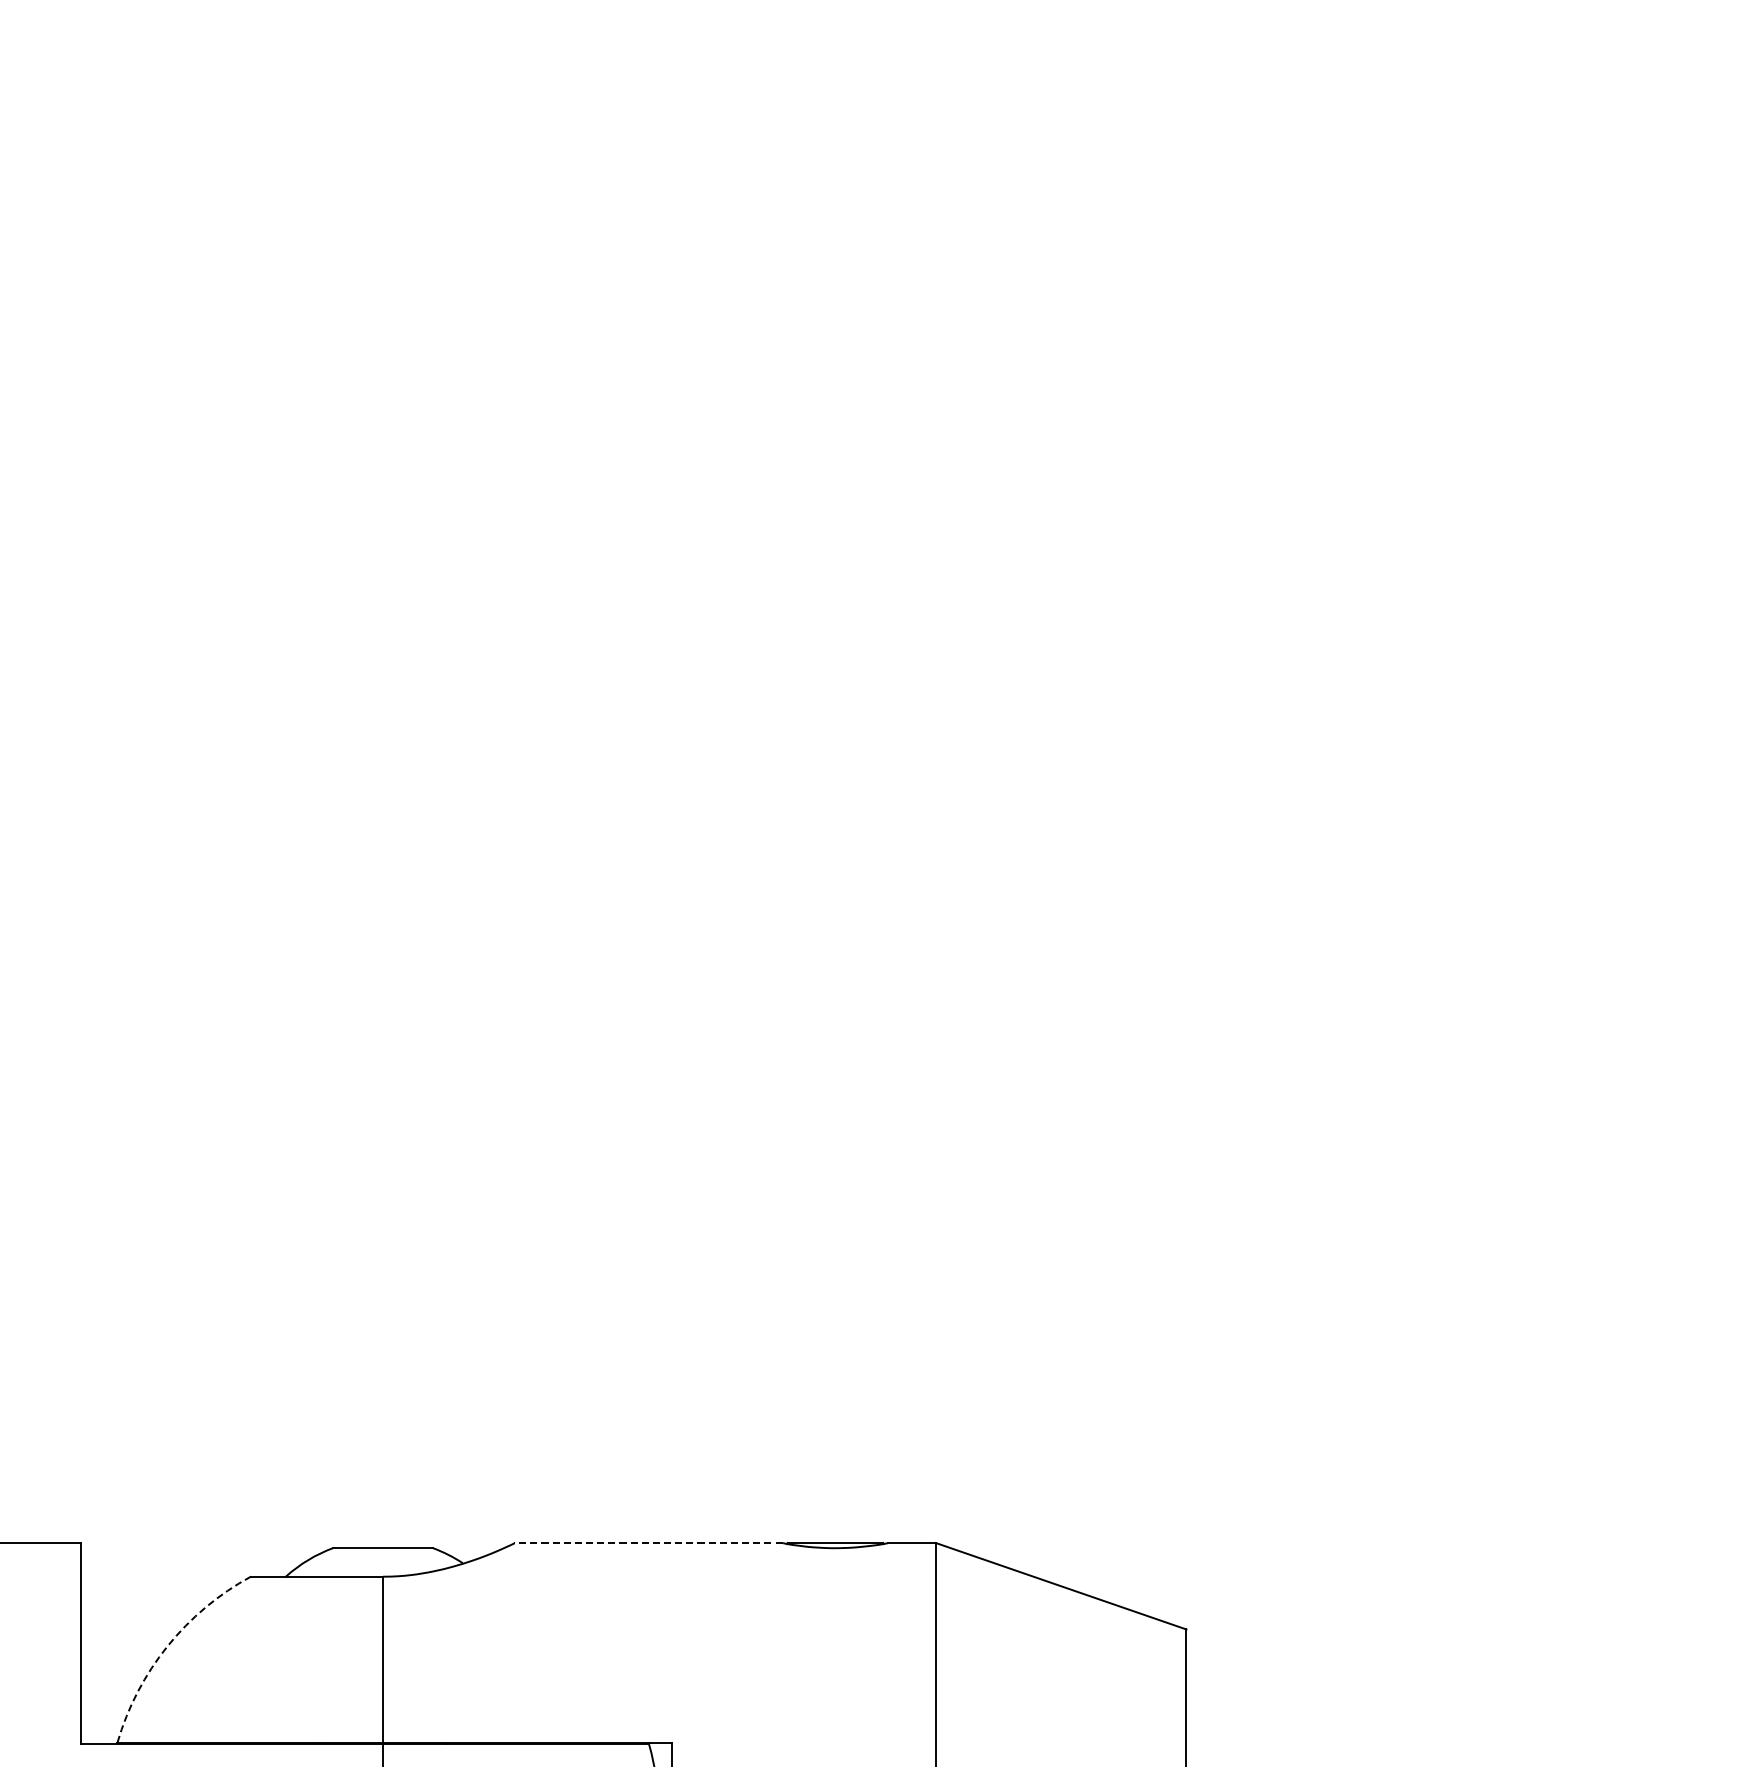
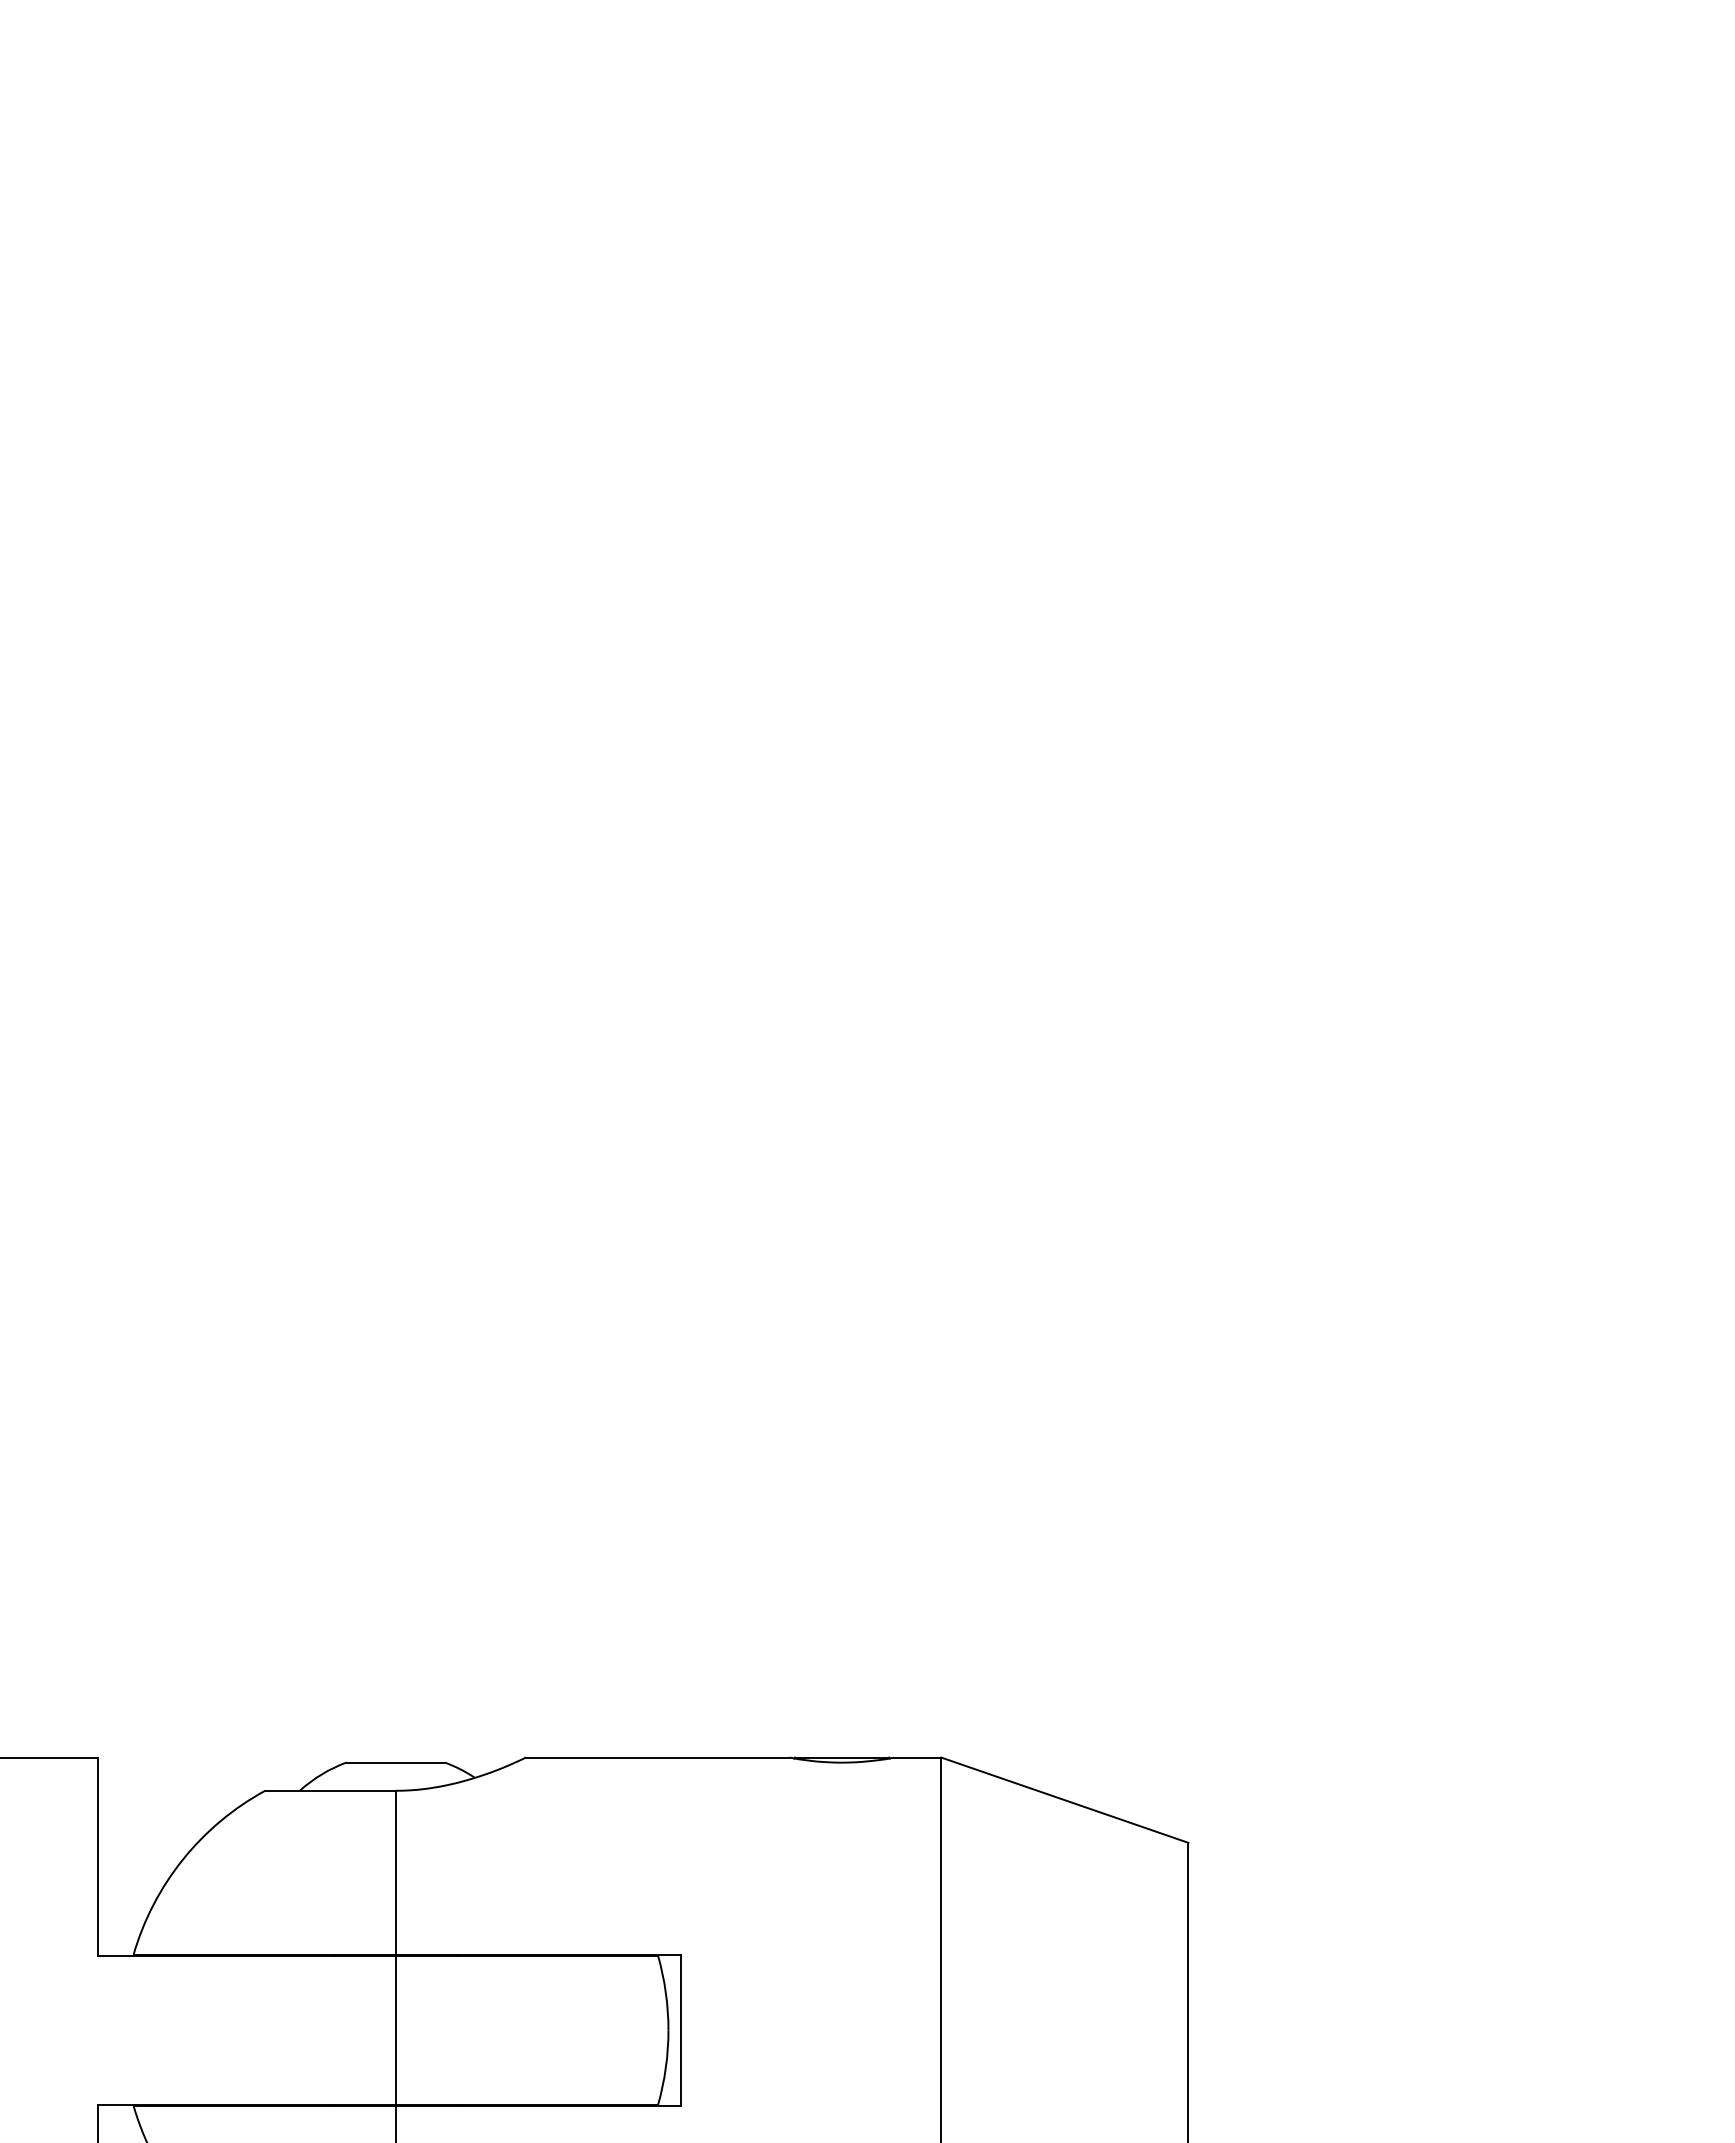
line: (648, 1542) -> (657, 1757), dashed -> solid
arc: (168, 1646) -> (183, 1859), dashed -> solid

